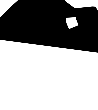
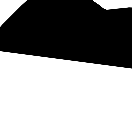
hatch: (72, 23) -> (102, 30), added

